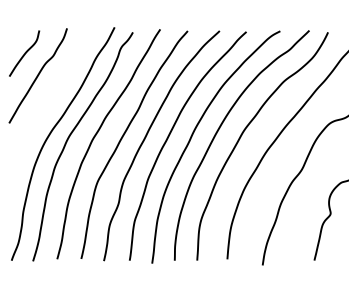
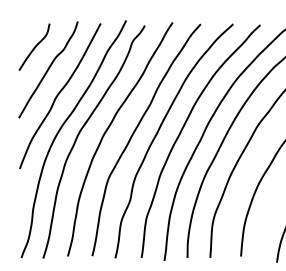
curve: (48, 100) -> (58, 94), added

